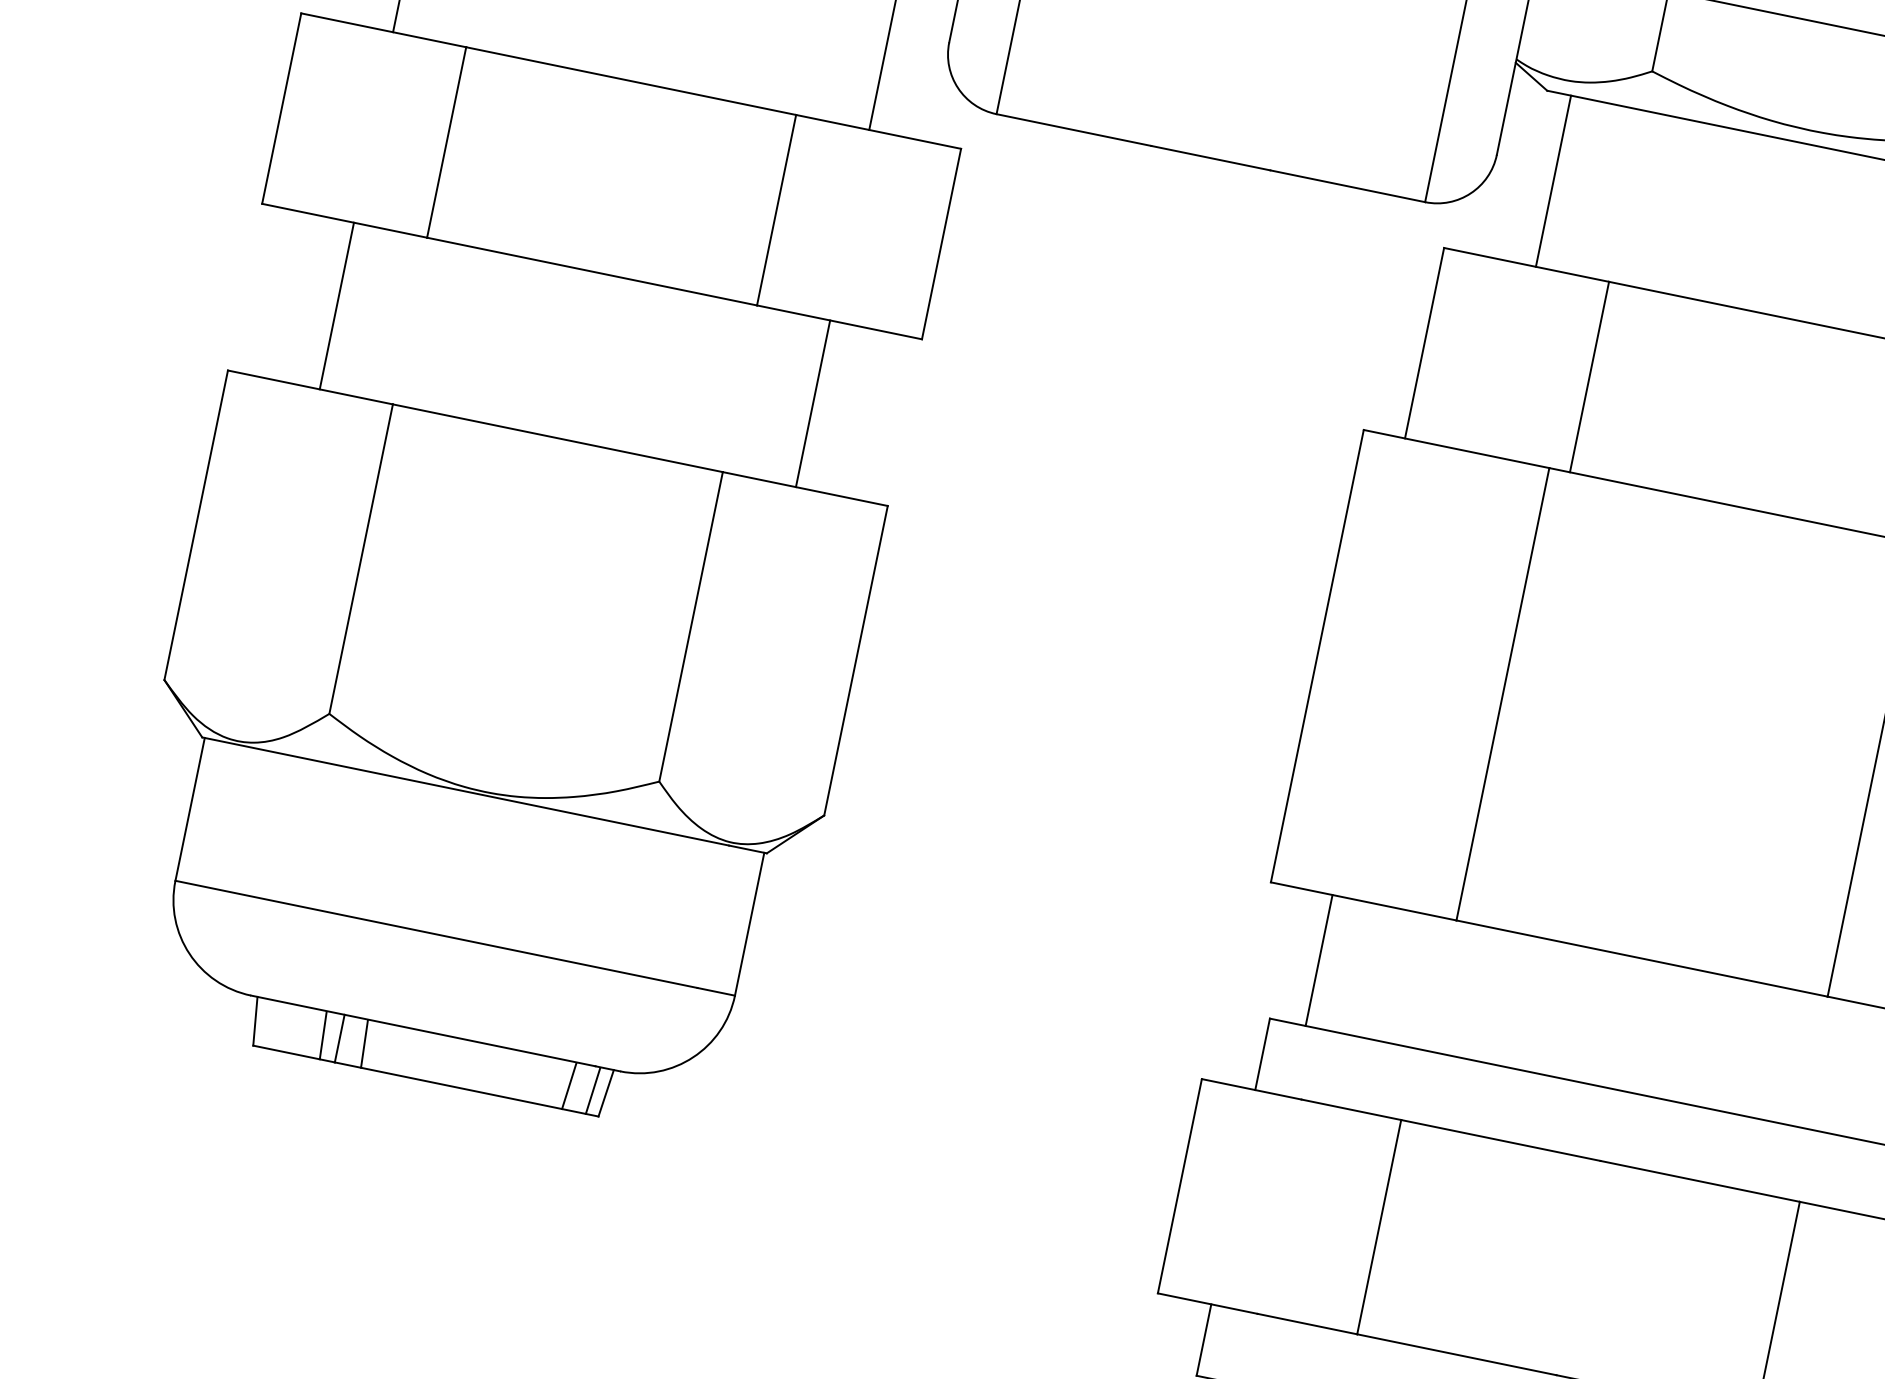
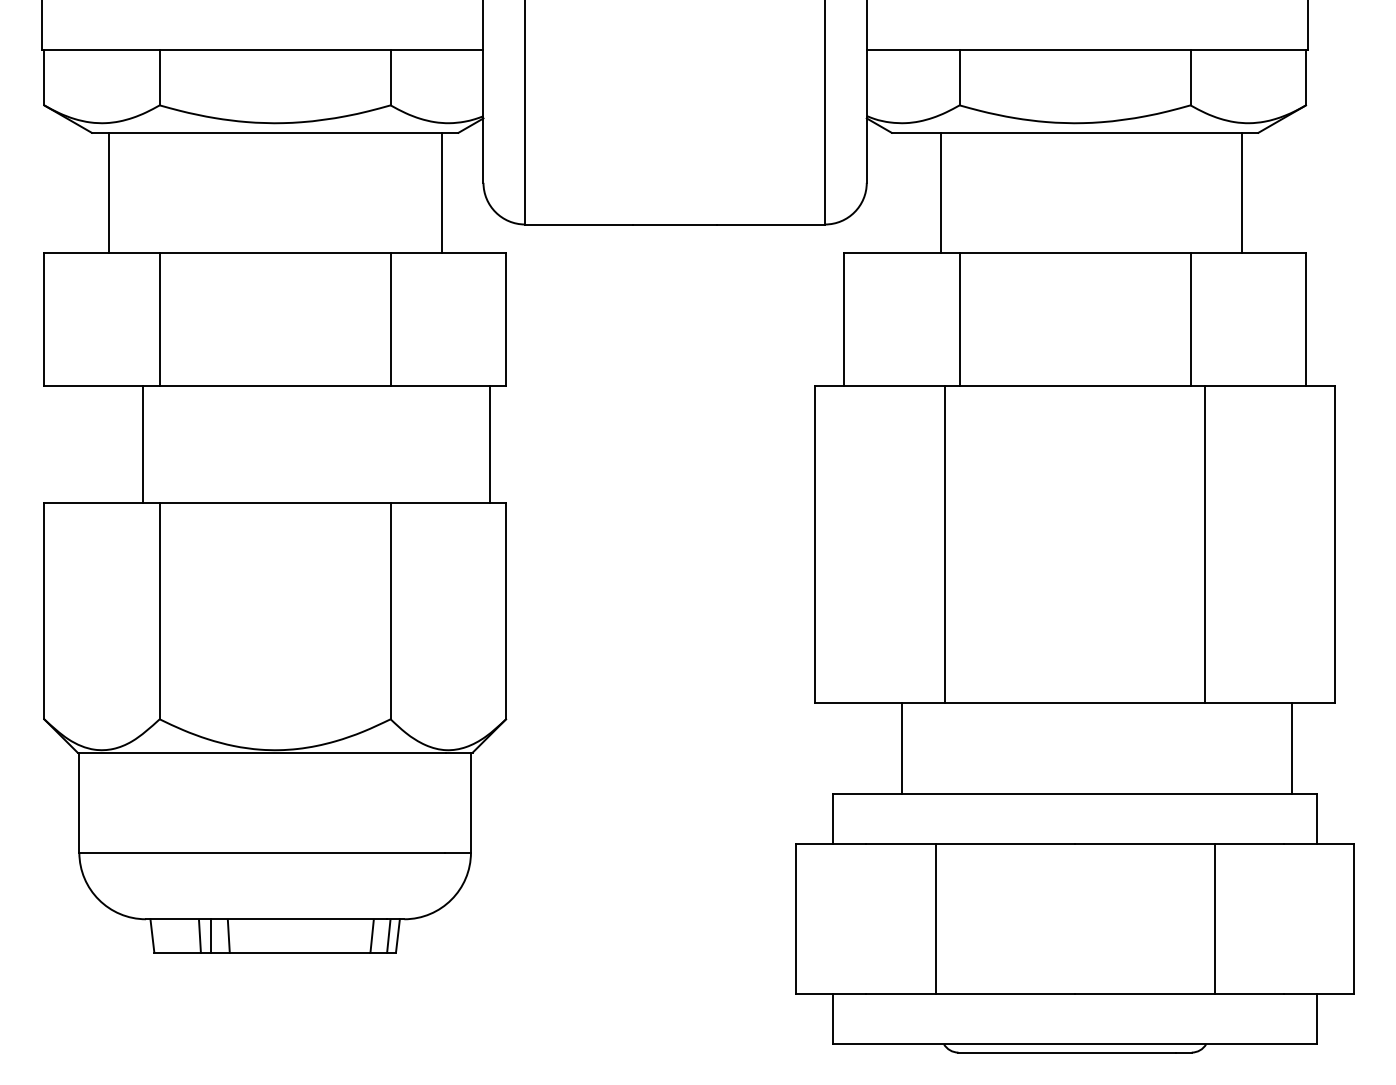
line: (1553, 180) -> (941, 192), moved
line: (337, 304) -> (142, 443), moved
line: (812, 402) -> (489, 443), moved
line: (1319, 960) -> (902, 748), moved

